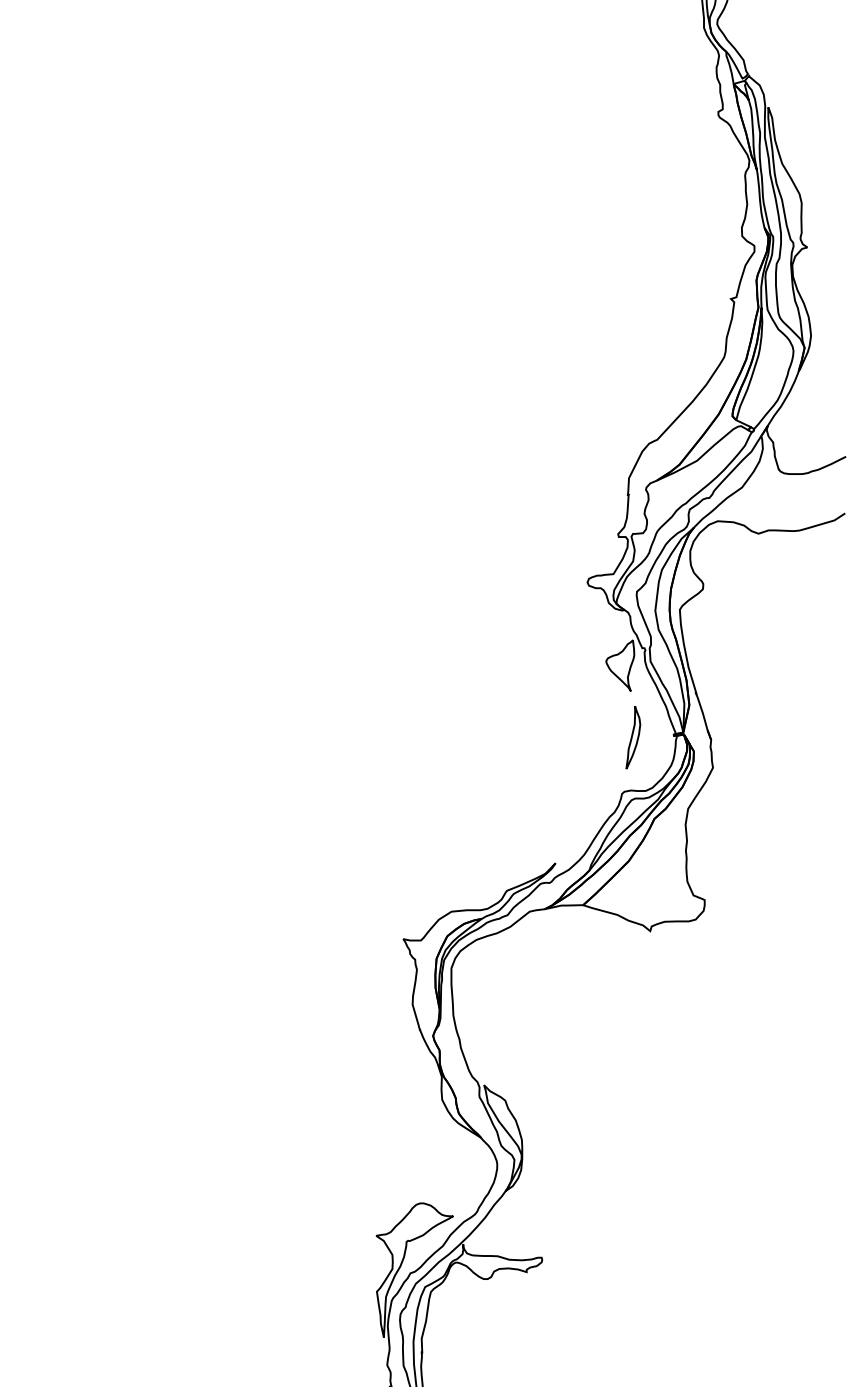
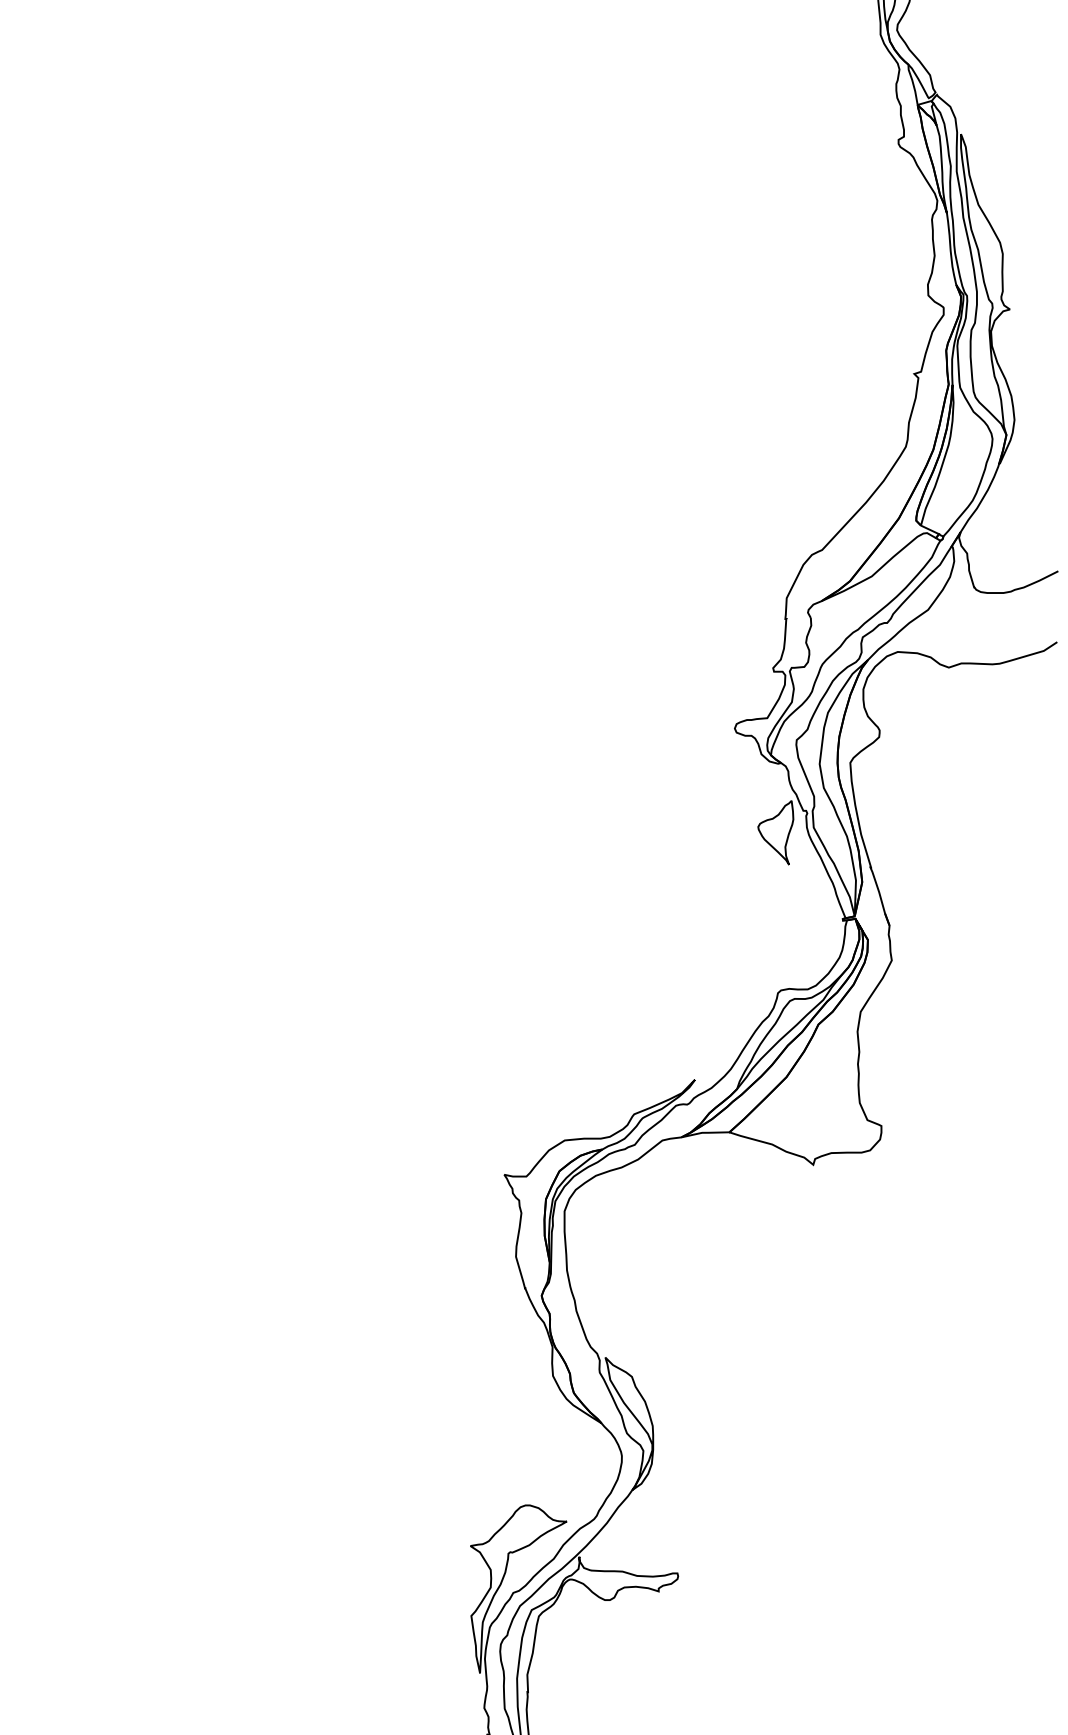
part: (633, 737) -> (792, 922), removed

